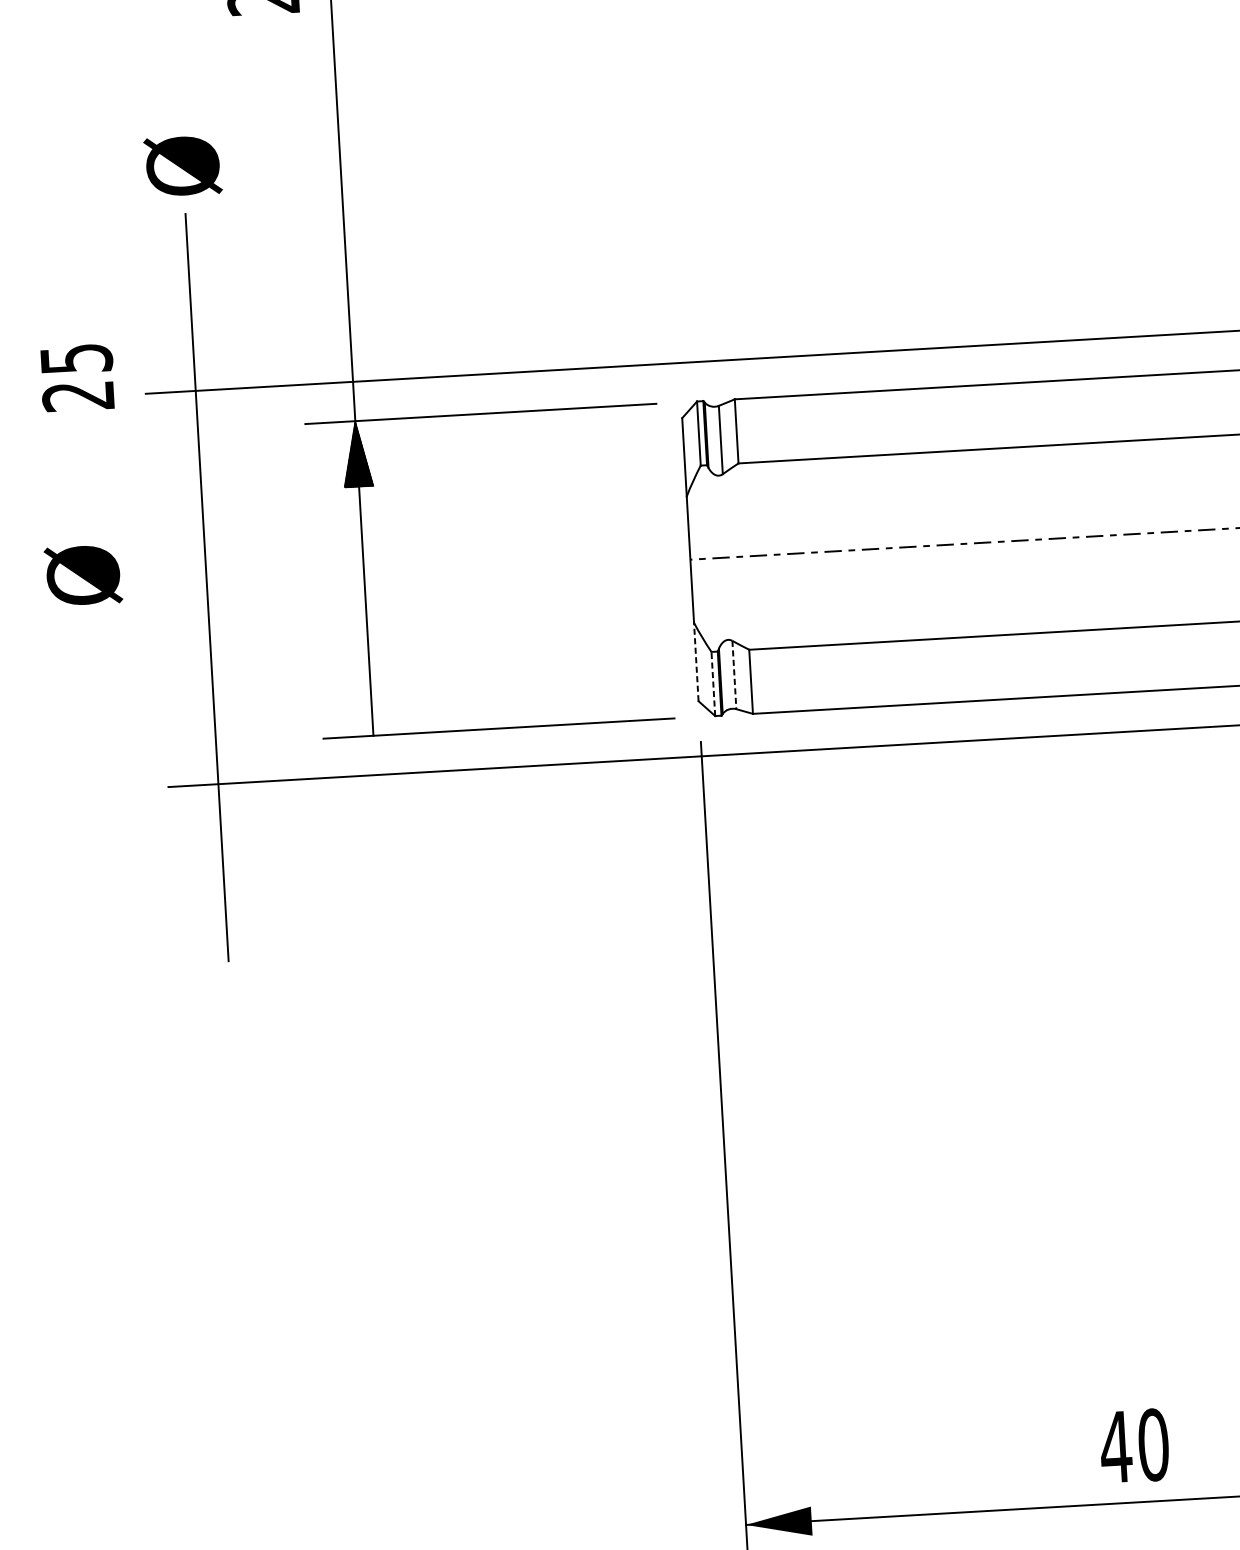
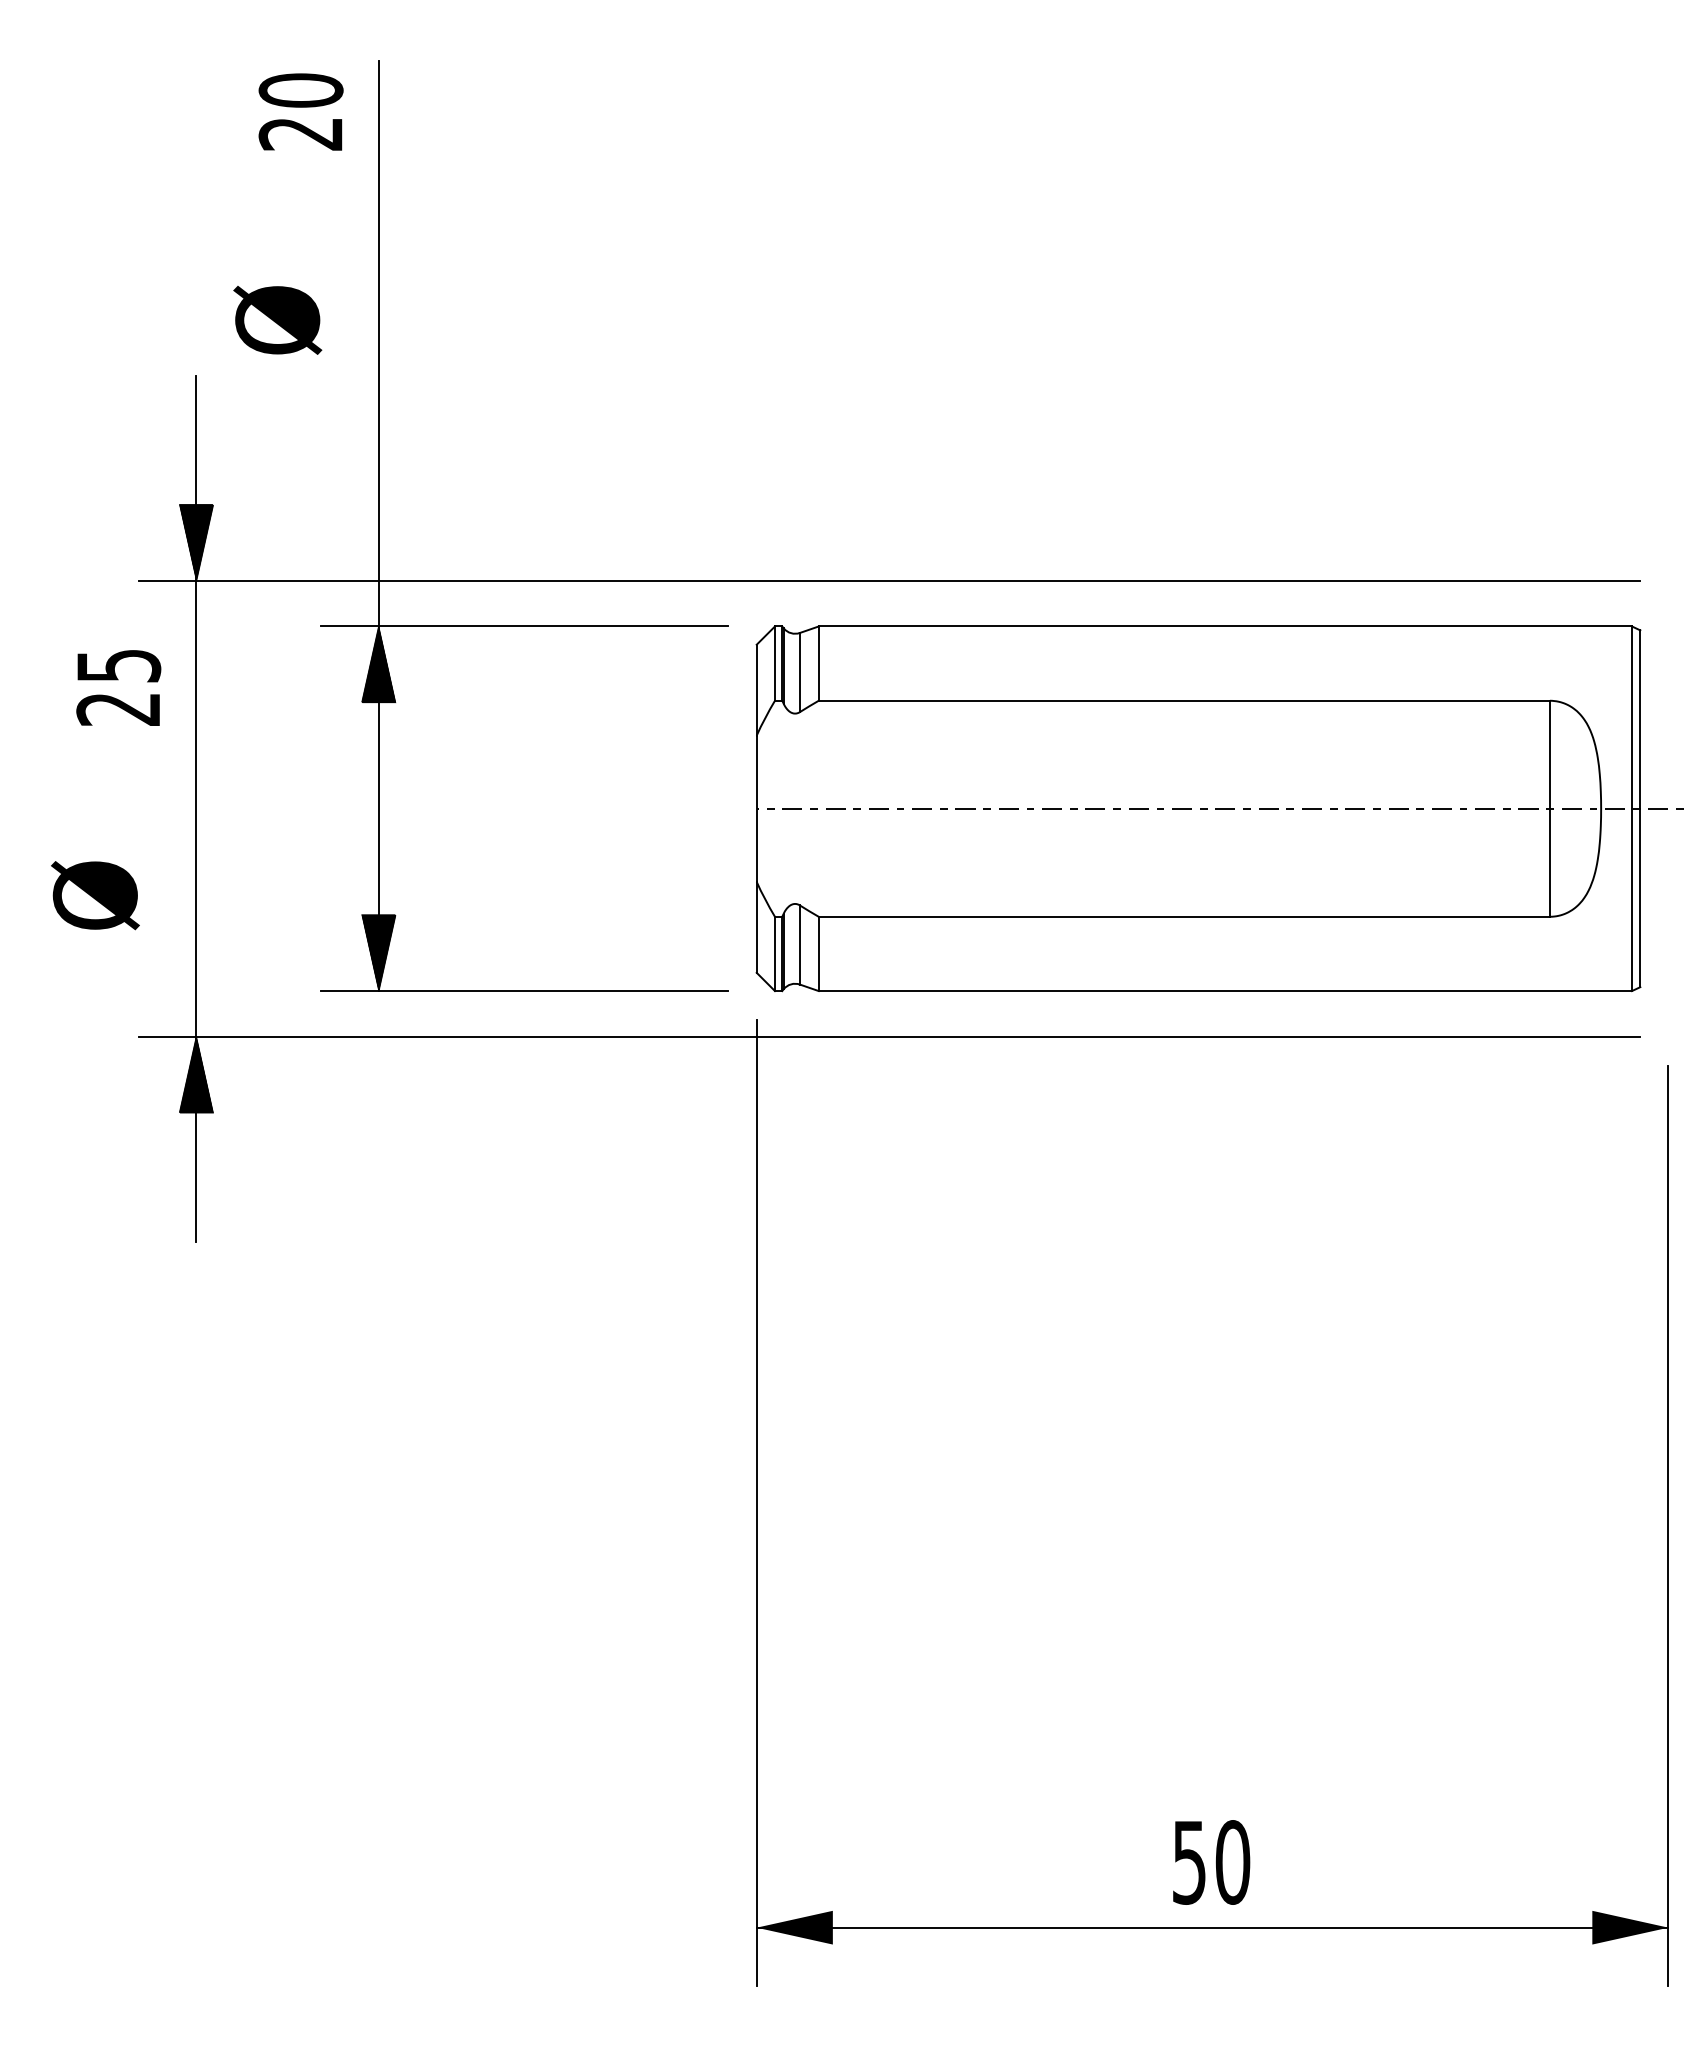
text: (182, 166) -> (277, 320), moved
hatch: (193, 357) -> (196, 542), added
text: (77, 377) -> (118, 687), moved
text: (83, 575) -> (95, 895), moved
line: (696, 661) -> (756, 926), dashed -> solid
line: (734, 674) -> (799, 944), dashed -> solid
line: (712, 683) -> (774, 953), dashed -> solid
hatch: (371, 702) -> (378, 952), added
hatch: (220, 816) -> (196, 1074), added
text: (1116, 1447) -> (1189, 1862), 40 -> 50

